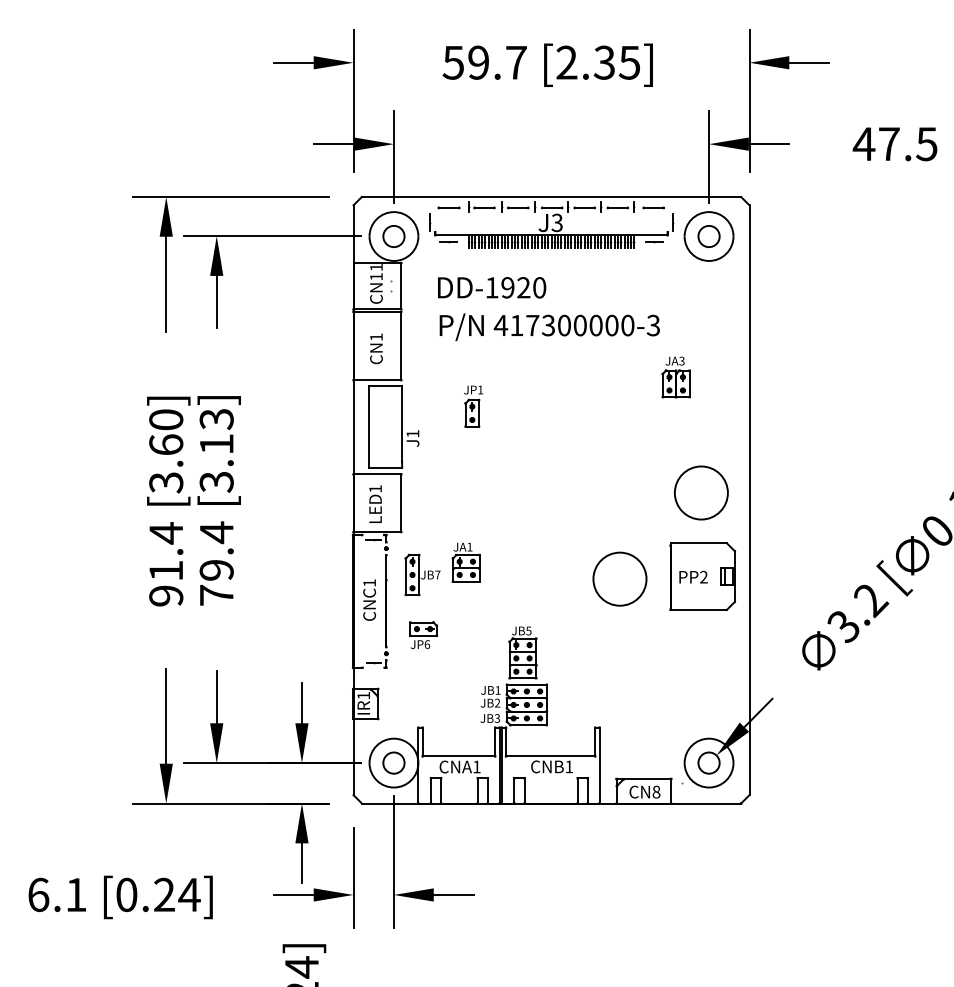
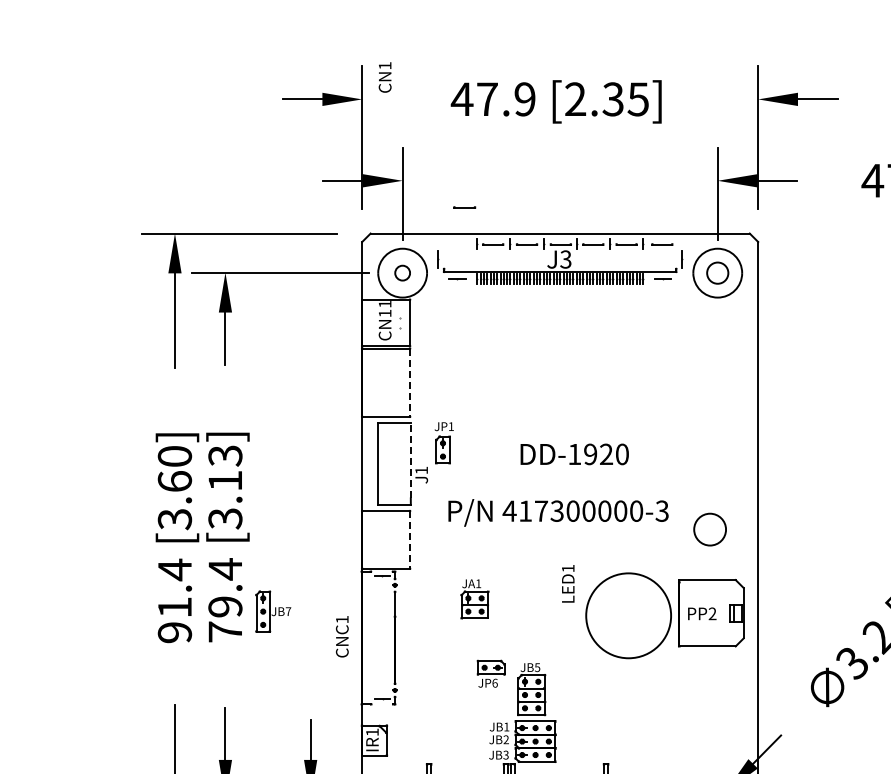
text: (484, 62) -> (493, 99), 59.7 -> 47.9
part: (448, 207) -> (464, 207), moved
circle: (393, 236) -> (402, 273), size x0.7
text: (492, 287) -> (575, 454), moved
text: (549, 327) -> (558, 513), moved
line: (401, 346) -> (410, 383), solid -> dashed
text: (376, 348) -> (385, 77), moved
part: (675, 377) -> (684, 414), removed
part: (473, 406) -> (444, 443), moved
line: (402, 424) -> (411, 461), solid -> dashed
circle: (701, 492) -> (710, 529), size x0.6
text: (375, 503) -> (568, 583), moved
line: (401, 503) -> (410, 540), solid -> dashed
part: (422, 574) -> (273, 611), moved
circle: (619, 578) -> (628, 615), size x1.6
text: (369, 599) -> (342, 636), moved
part: (423, 635) -> (491, 674), moved

